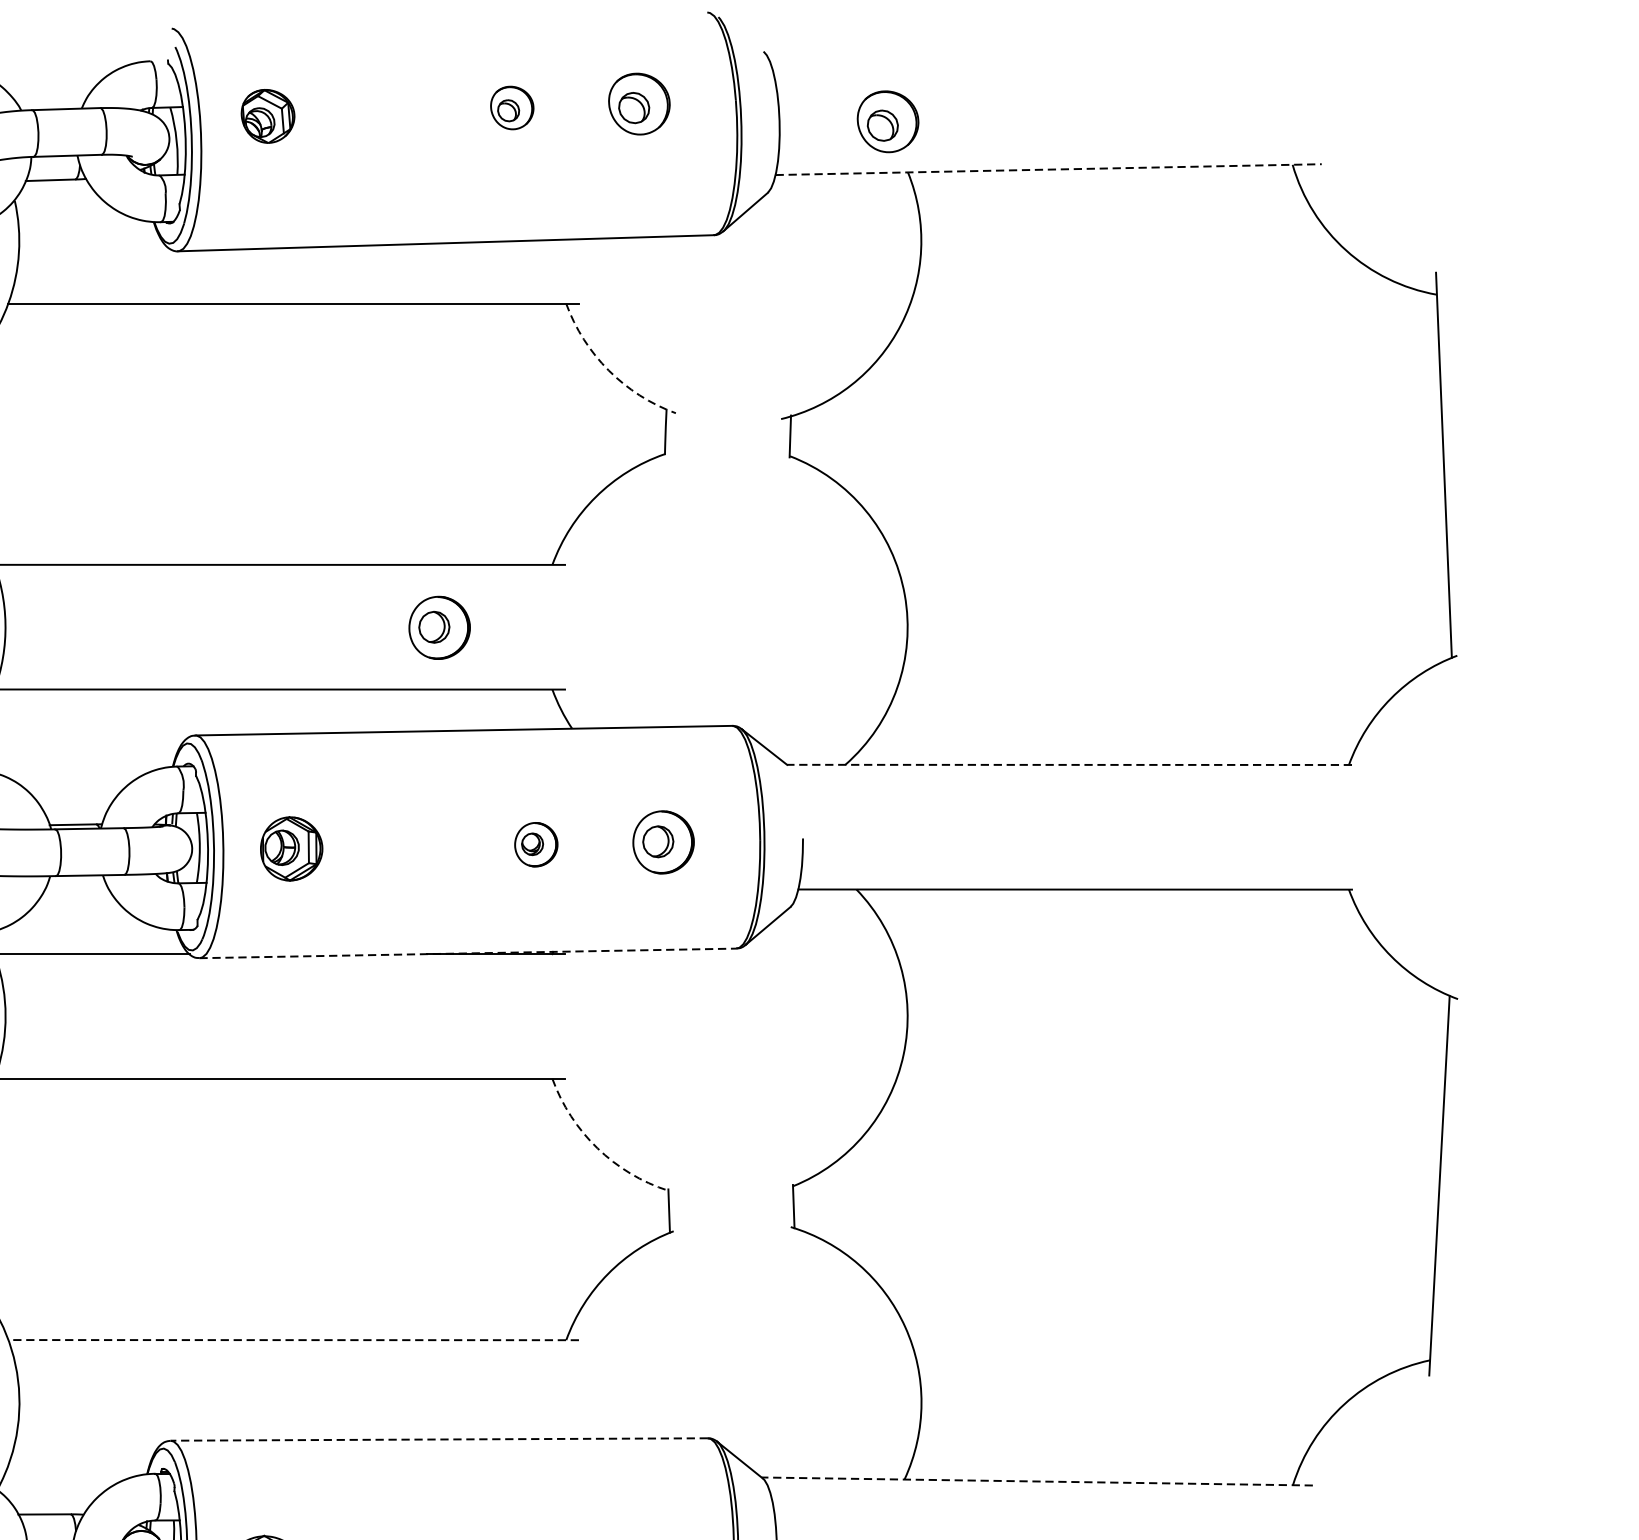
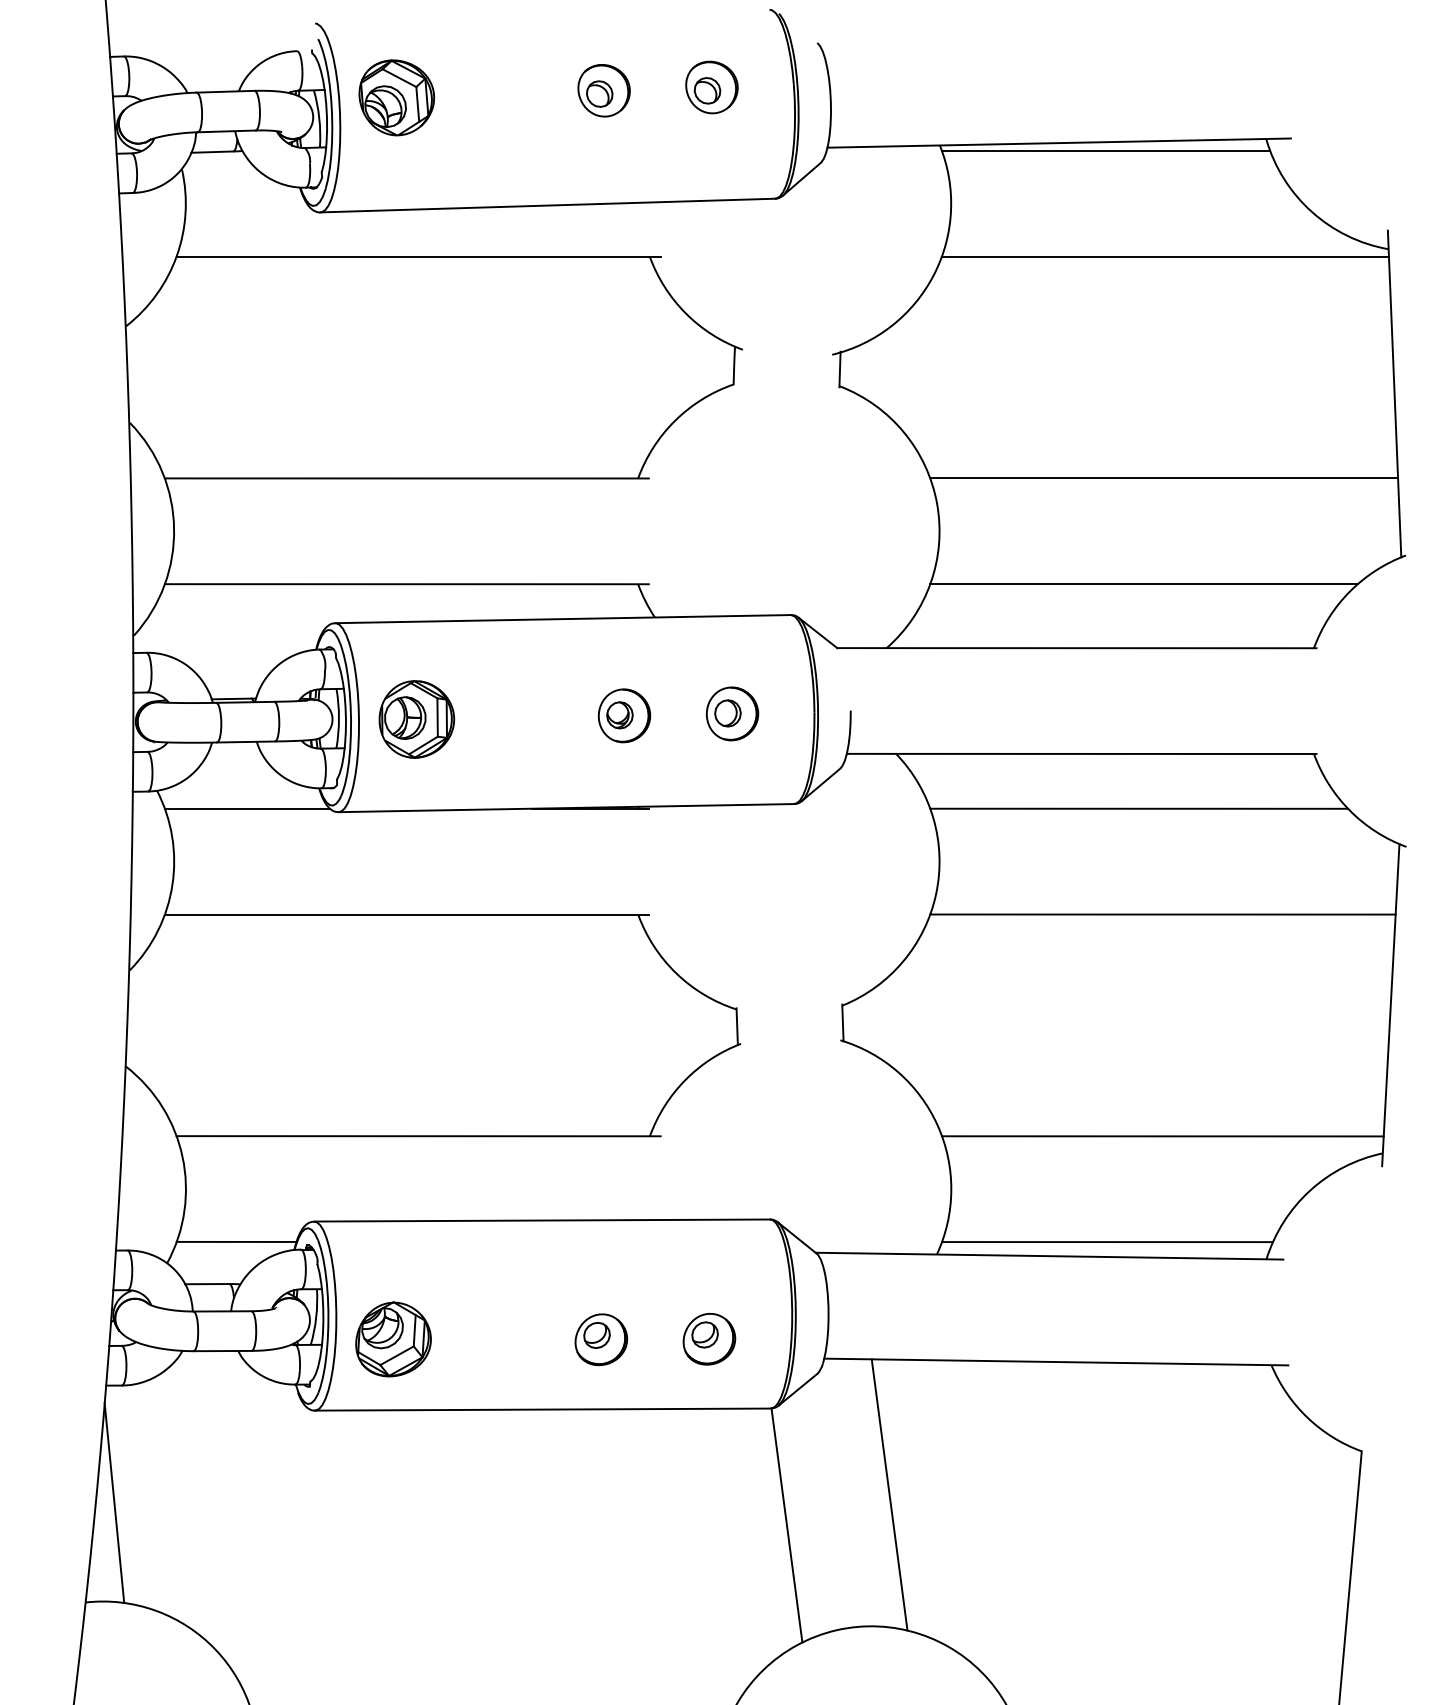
part: (511, 107) -> (603, 90), size x1.43
part: (267, 115) -> (396, 97), size x1.67
part: (887, 121) -> (922, 102), removed
line: (1049, 170) -> (1059, 143), dashed -> solid
line: (1103, 178) -> (1105, 150), added
line: (1172, 303) -> (1164, 256), added
arc: (608, 370) -> (685, 313), dashed -> solid
line: (1172, 564) -> (1164, 478), added
part: (439, 627) -> (542, 531), removed
line: (1148, 689) -> (1143, 584), added
line: (1069, 765) -> (1076, 648), dashed -> solid
part: (536, 844) -> (624, 715), size x1.43
part: (291, 848) -> (416, 719), size x1.43
line: (467, 953) -> (566, 808), dashed -> solid
line: (1143, 953) -> (1139, 808), added
line: (1170, 1078) -> (1162, 914), added
arc: (597, 1148) -> (676, 973), dashed -> solid
line: (293, 1340) -> (418, 1136), dashed -> solid
line: (1170, 1340) -> (1162, 1136), added
line: (439, 1439) -> (542, 1220), dashed -> solid
line: (79, 1464) -> (236, 1241), added
line: (1105, 1465) -> (1107, 1242), added
line: (1037, 1481) -> (1049, 1256), dashed -> solid

